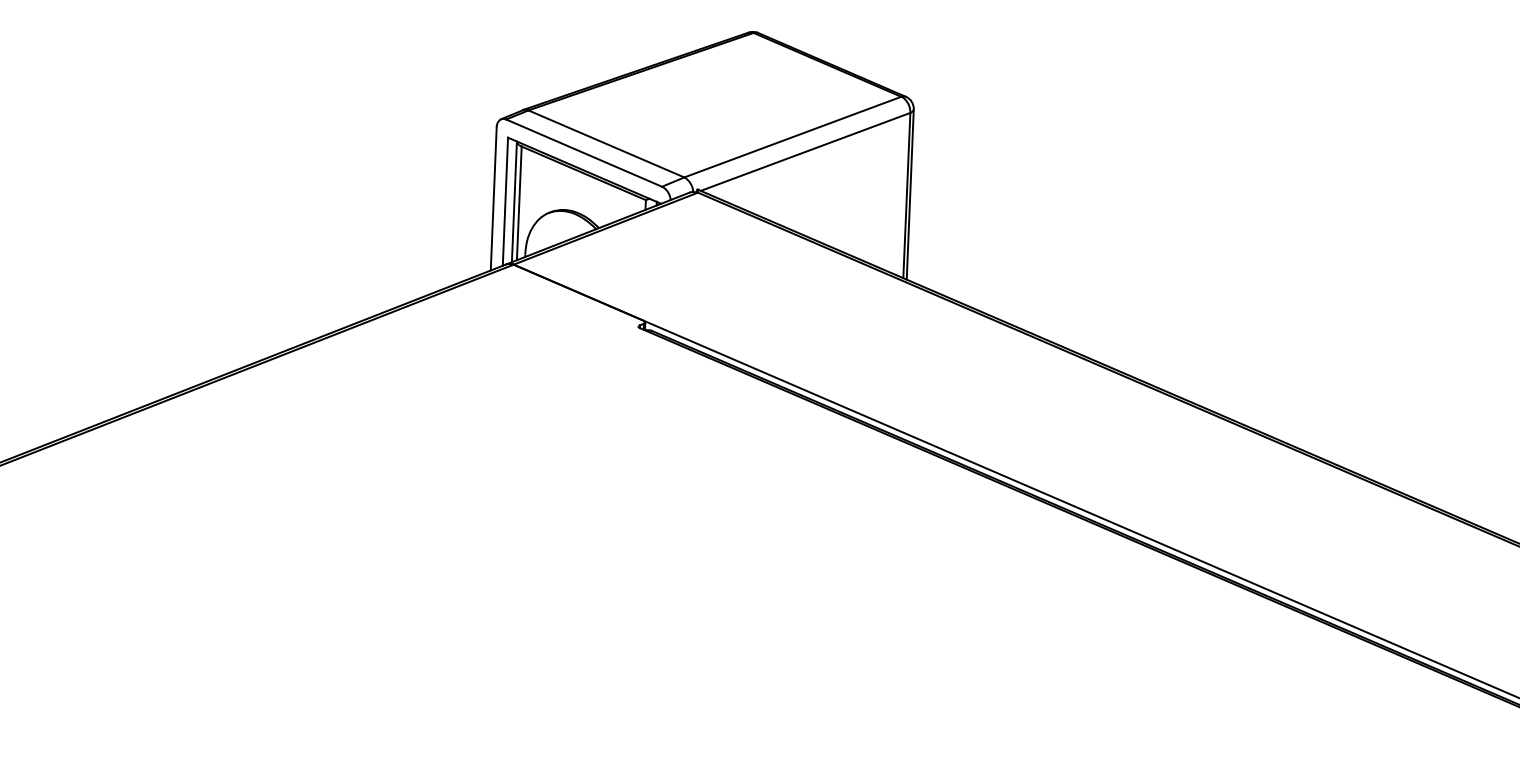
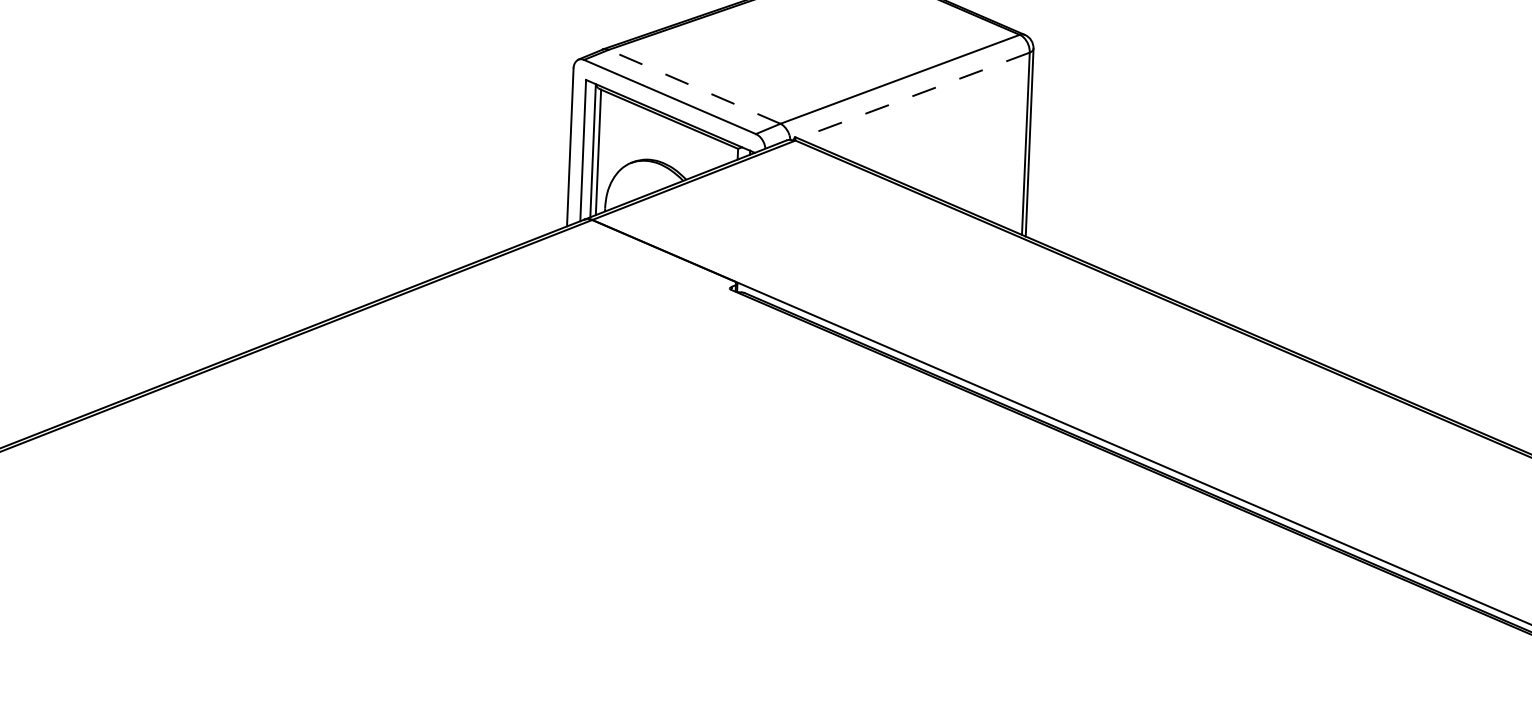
line: (606, 143) -> (694, 86), solid -> dashed
line: (805, 151) -> (914, 95), solid -> dashed

